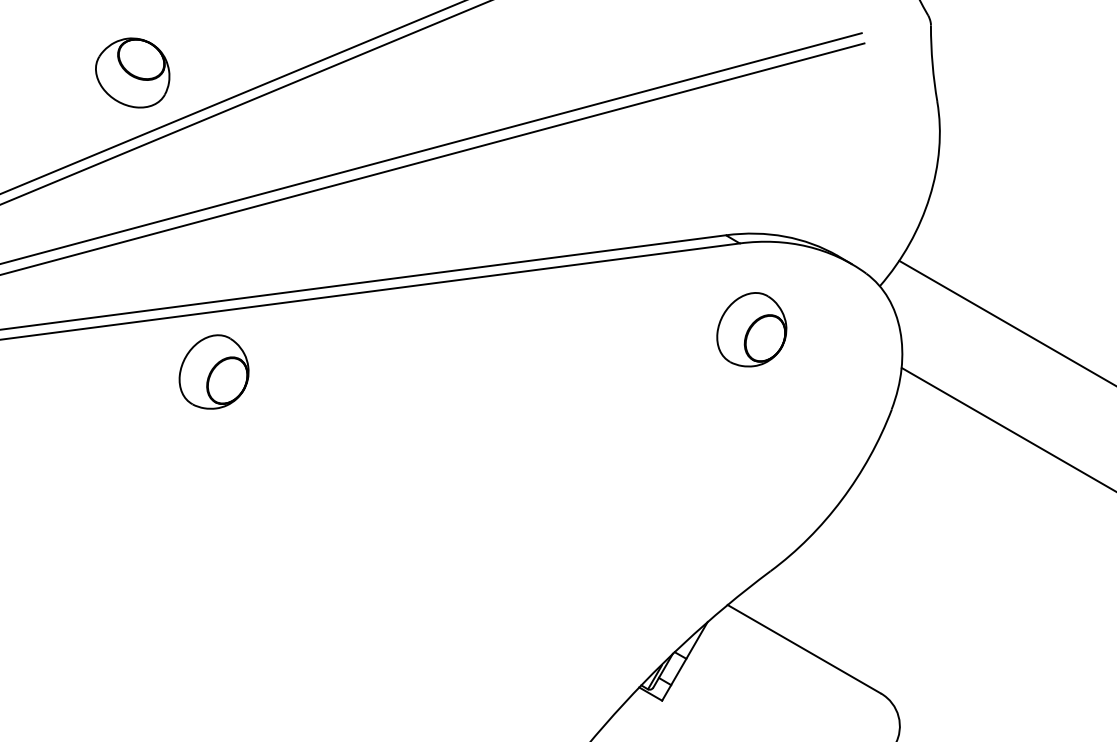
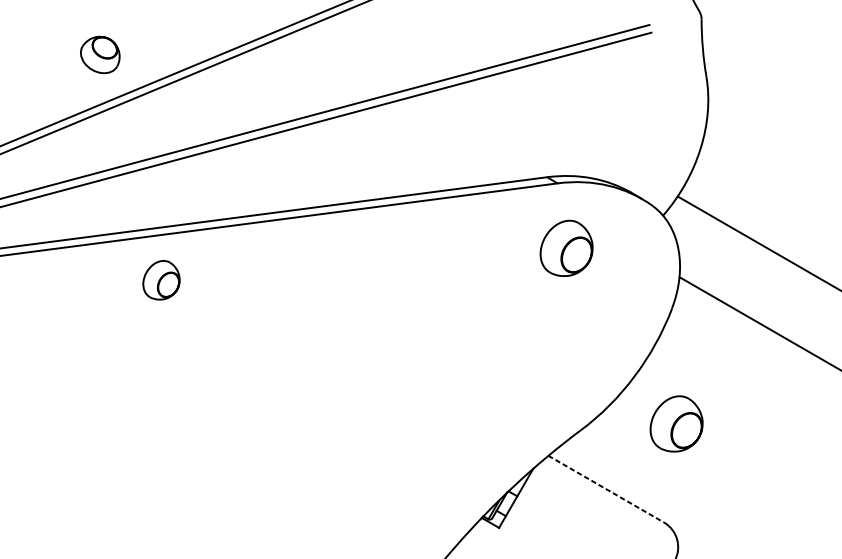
part: (132, 72) -> (100, 54), size x0.7
part: (213, 371) -> (161, 279), size x0.7
part: (897, 562) -> (676, 423), added
line: (804, 649) -> (606, 489), solid -> dashed

